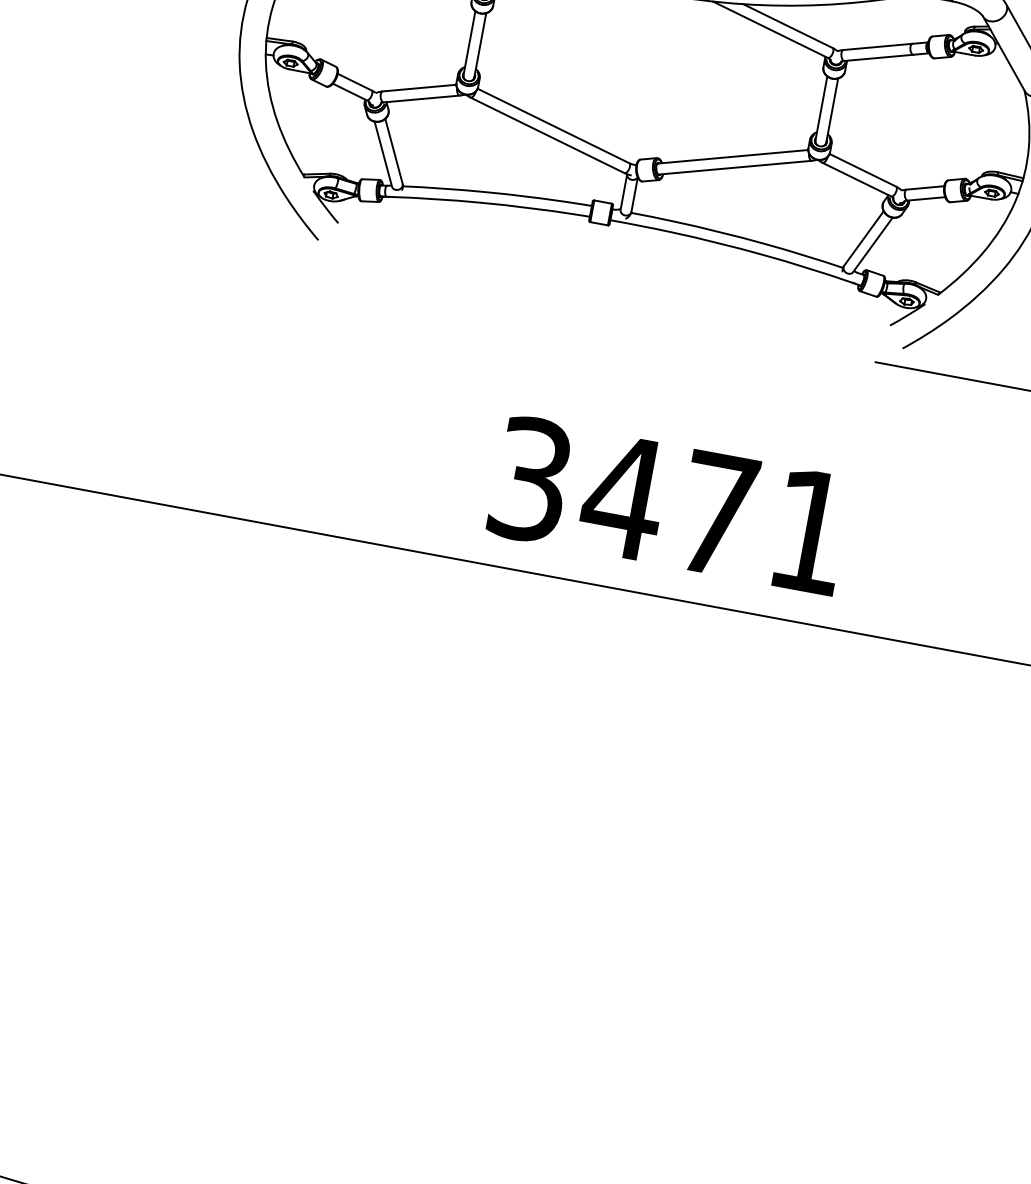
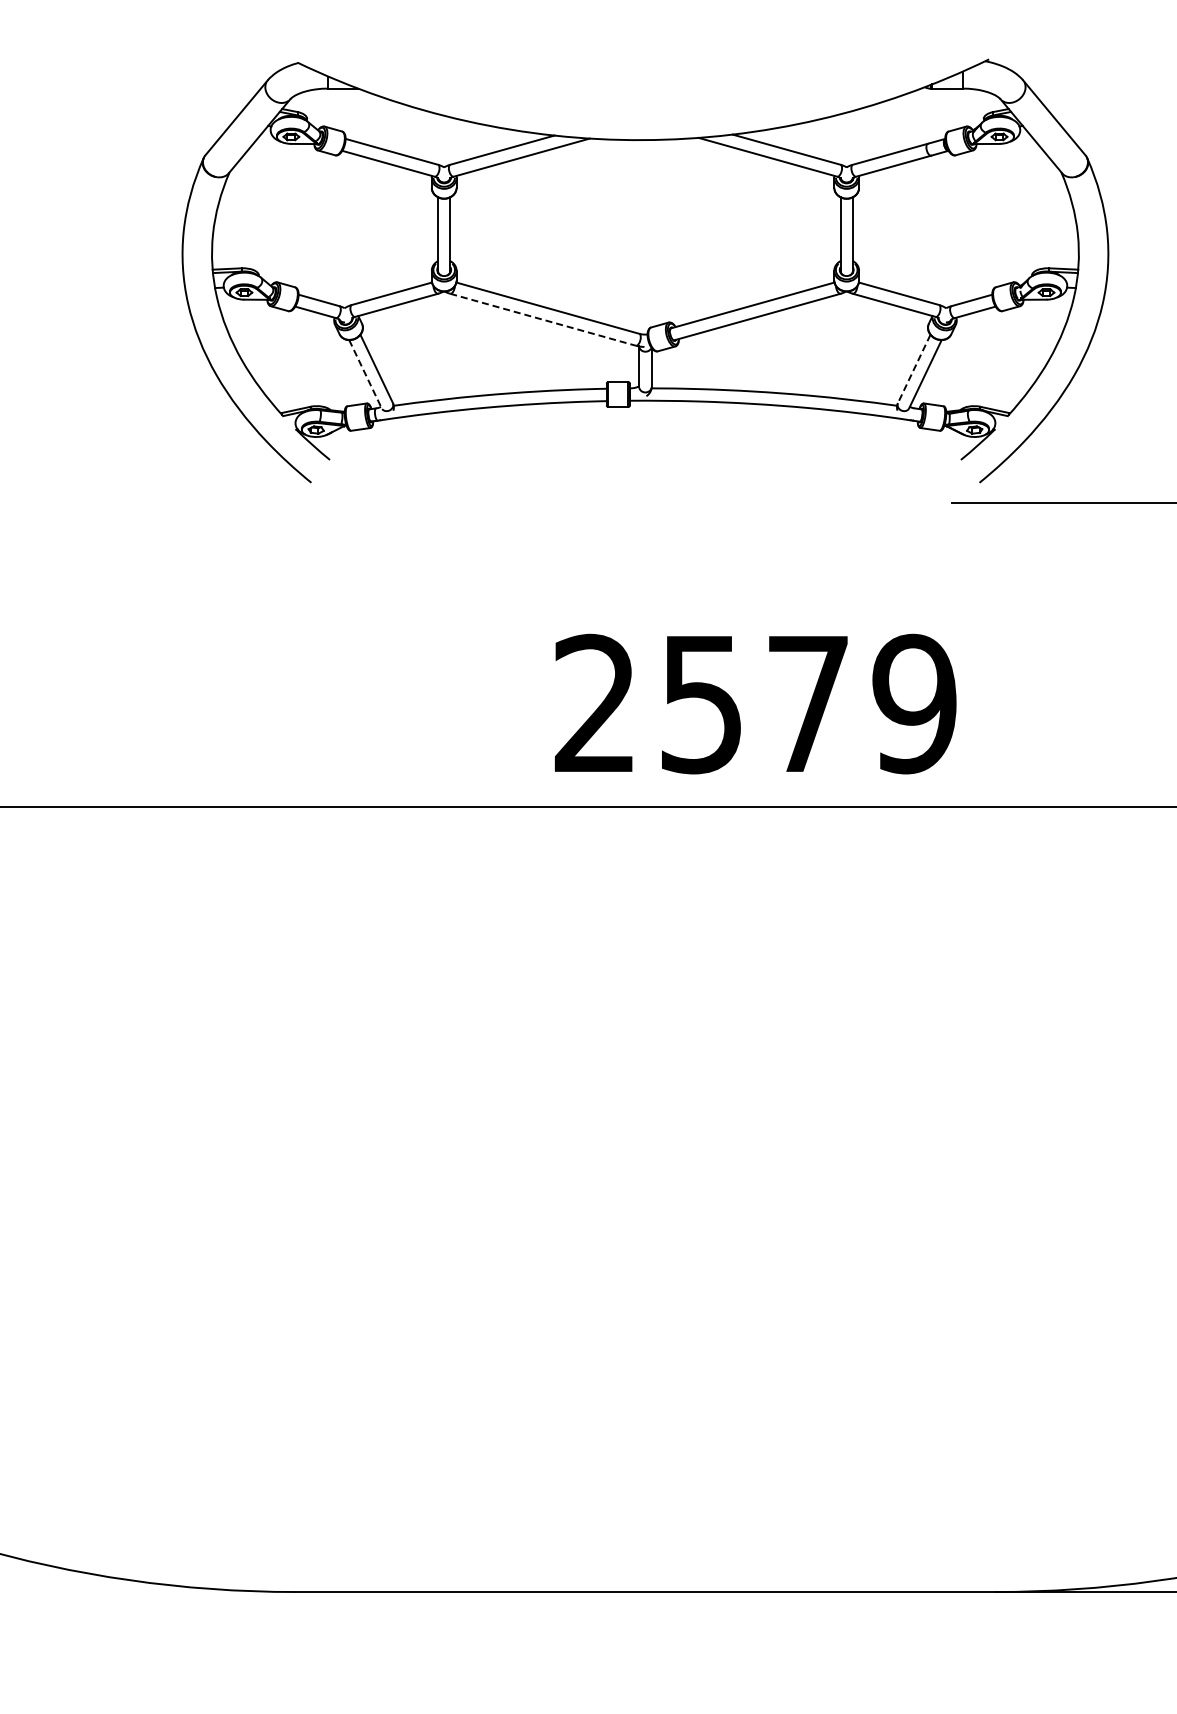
line: (547, 135) -> (543, 319), solid -> dashed
line: (383, 154) -> (365, 374), solid -> dashed
line: (864, 238) -> (914, 368), solid -> dashed
text: (670, 505) -> (755, 703), 3471 -> 2579

